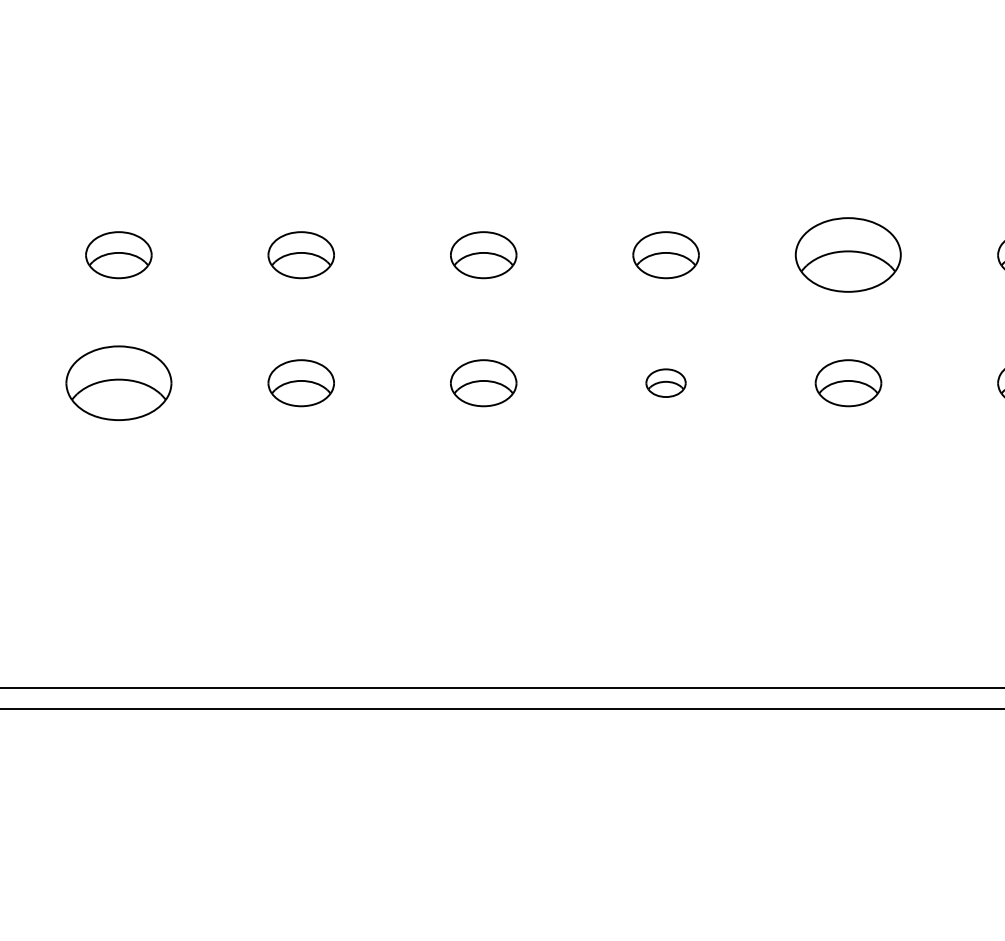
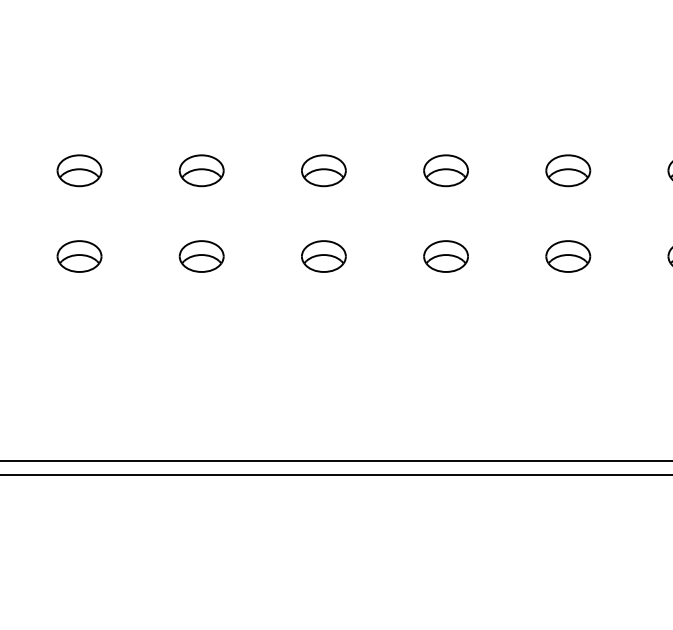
part: (848, 254) -> (568, 170), size x0.62
part: (118, 383) -> (79, 256), size x0.62
part: (665, 383) -> (445, 256), size x1.67

